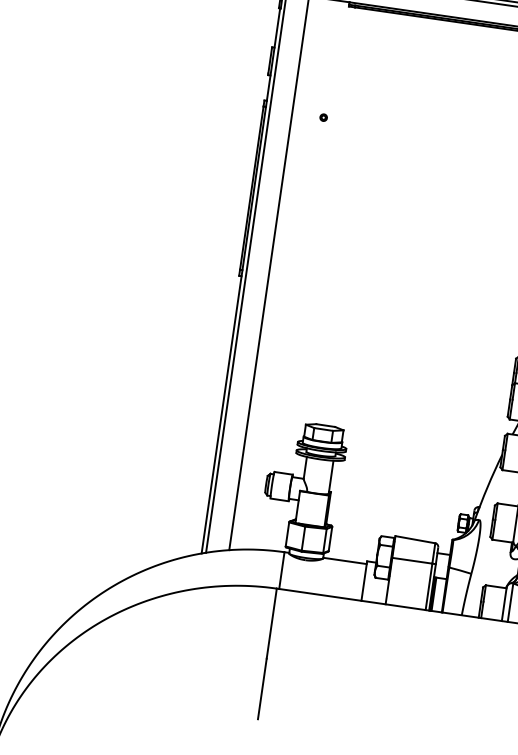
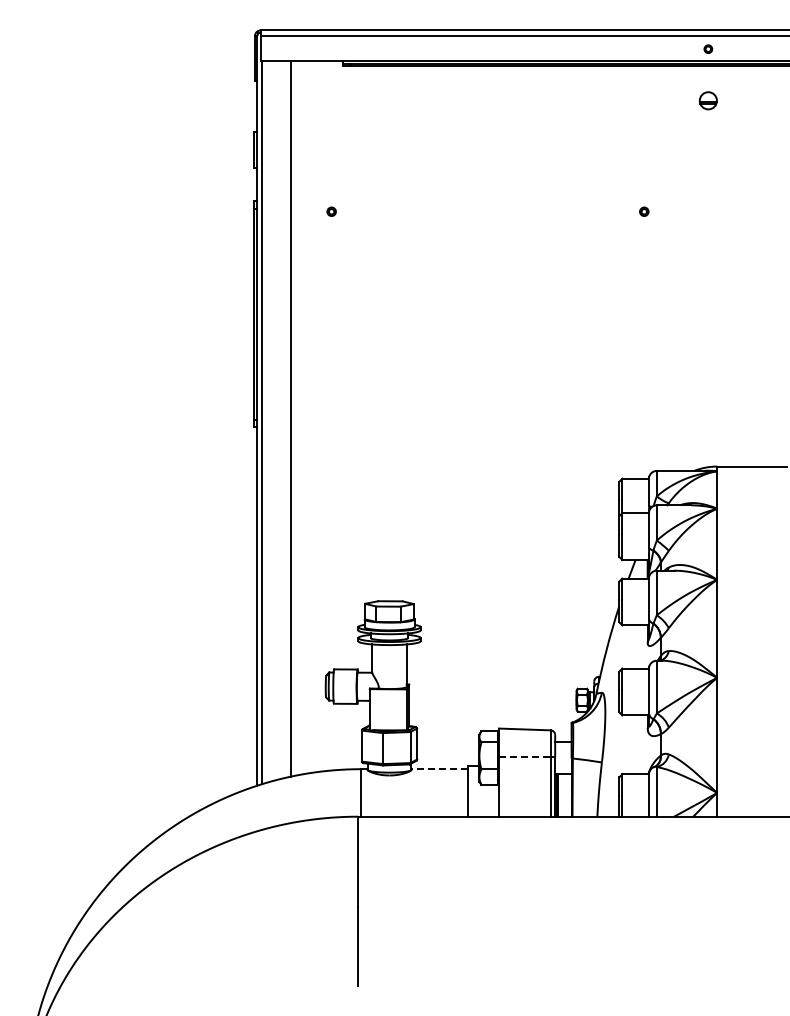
line: (412, 560) -> (524, 756), solid -> dashed
line: (344, 561) -> (439, 769), solid -> dashed

